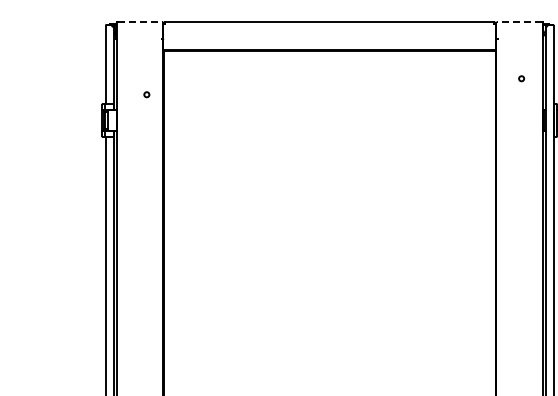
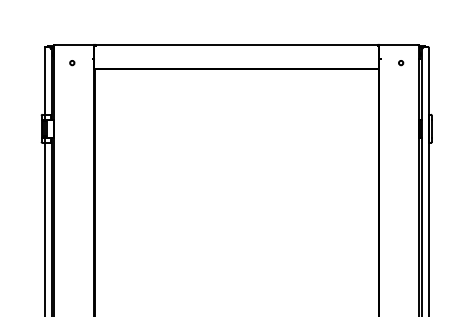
line: (140, 22) -> (74, 44), dashed -> solid
line: (518, 22) -> (398, 44), dashed -> solid
circle: (521, 78) -> (401, 62), moved
circle: (146, 94) -> (72, 62), moved

